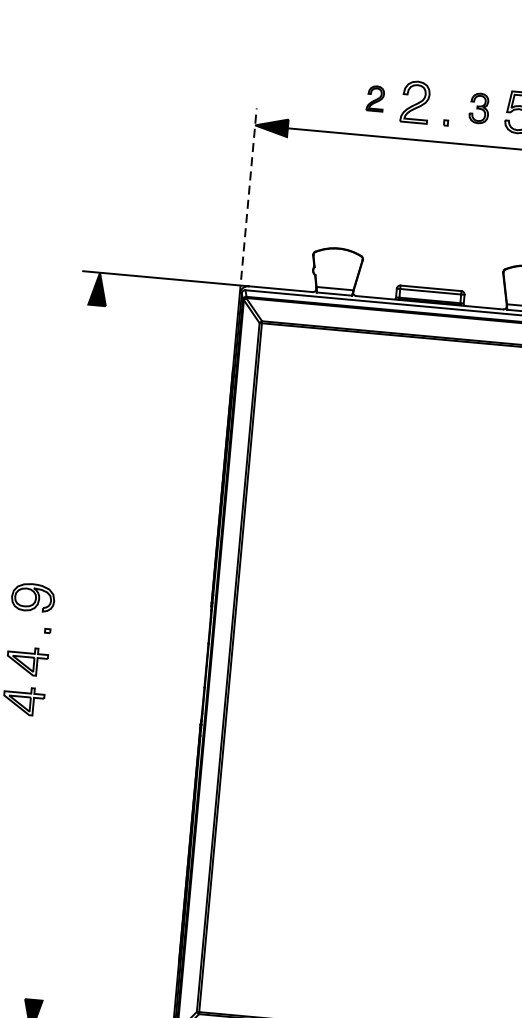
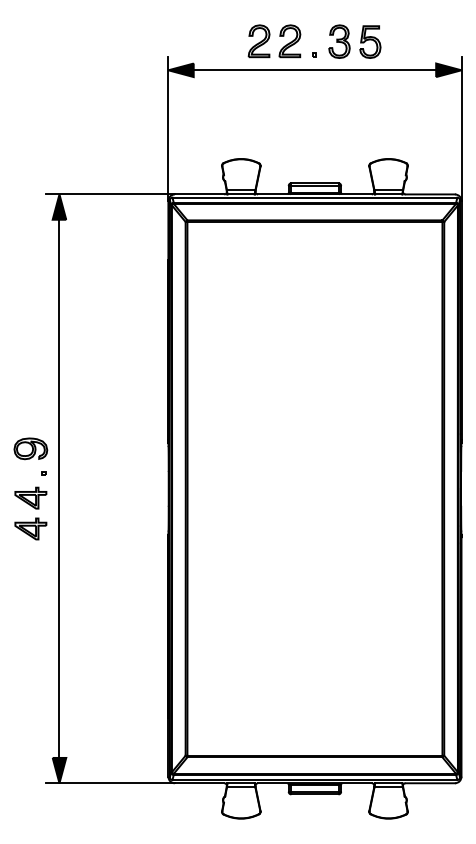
part: (374, 98) -> (258, 41), size x1.67
part: (479, 108) -> (339, 41), size x1.43
line: (248, 201) -> (168, 129), dashed -> solid
line: (65, 652) -> (59, 488), added

